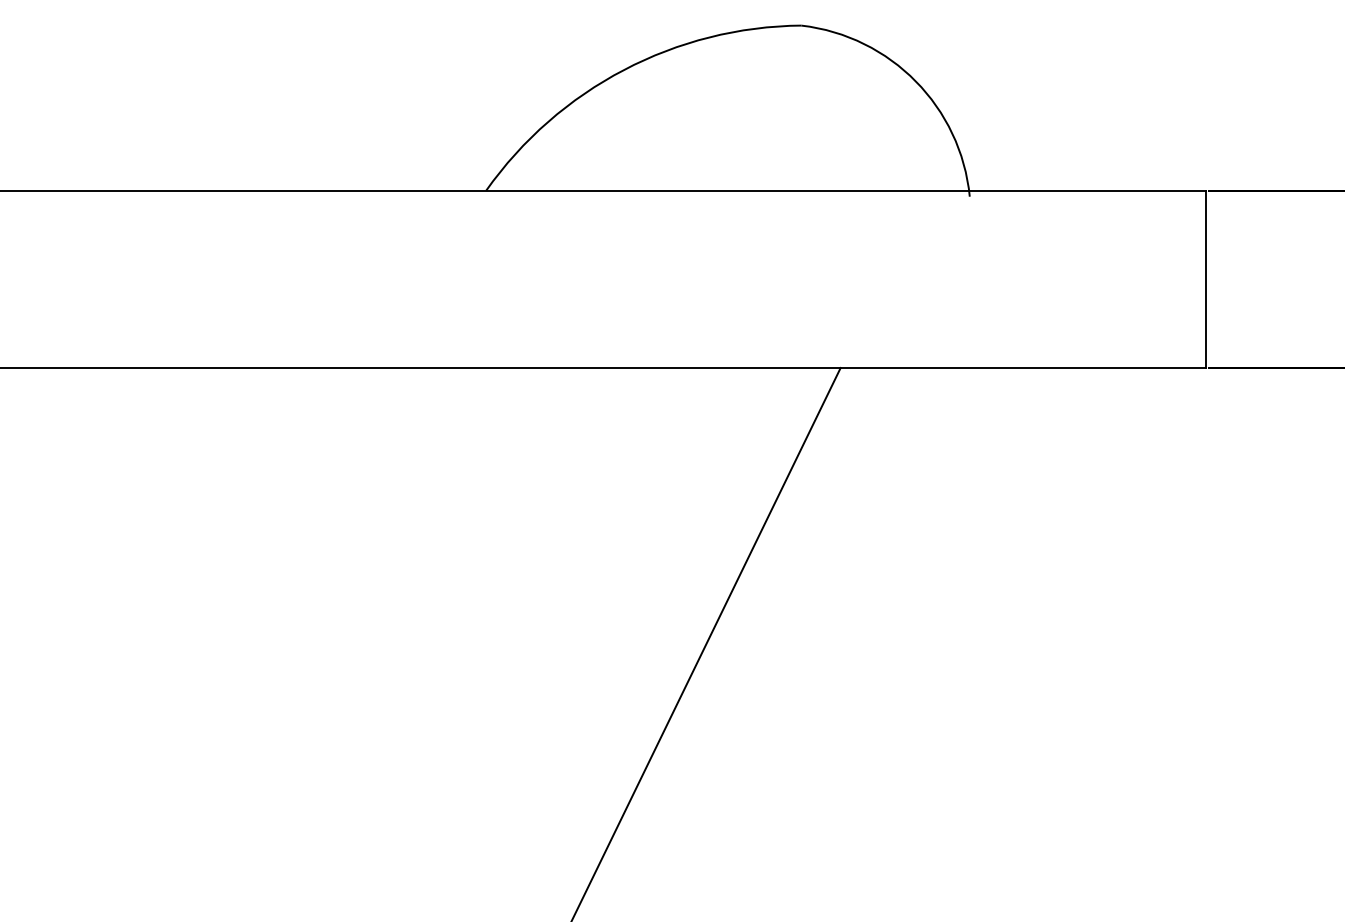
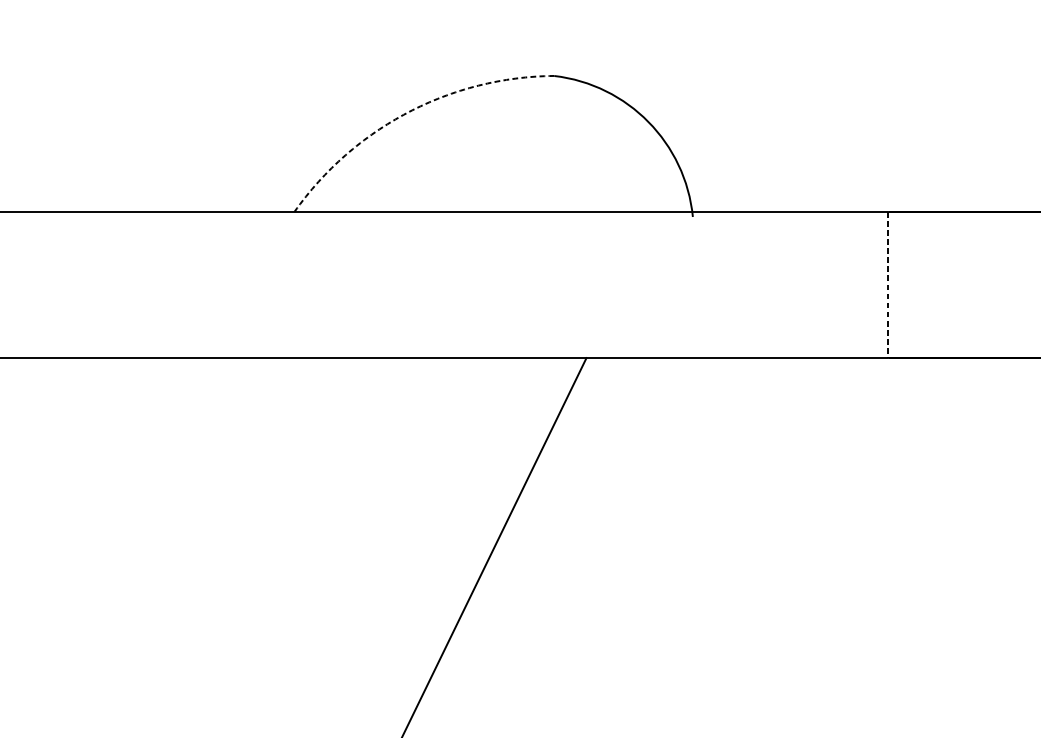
arc: (623, 70) -> (407, 112), solid -> dashed
line: (1206, 279) -> (887, 285), solid -> dashed

